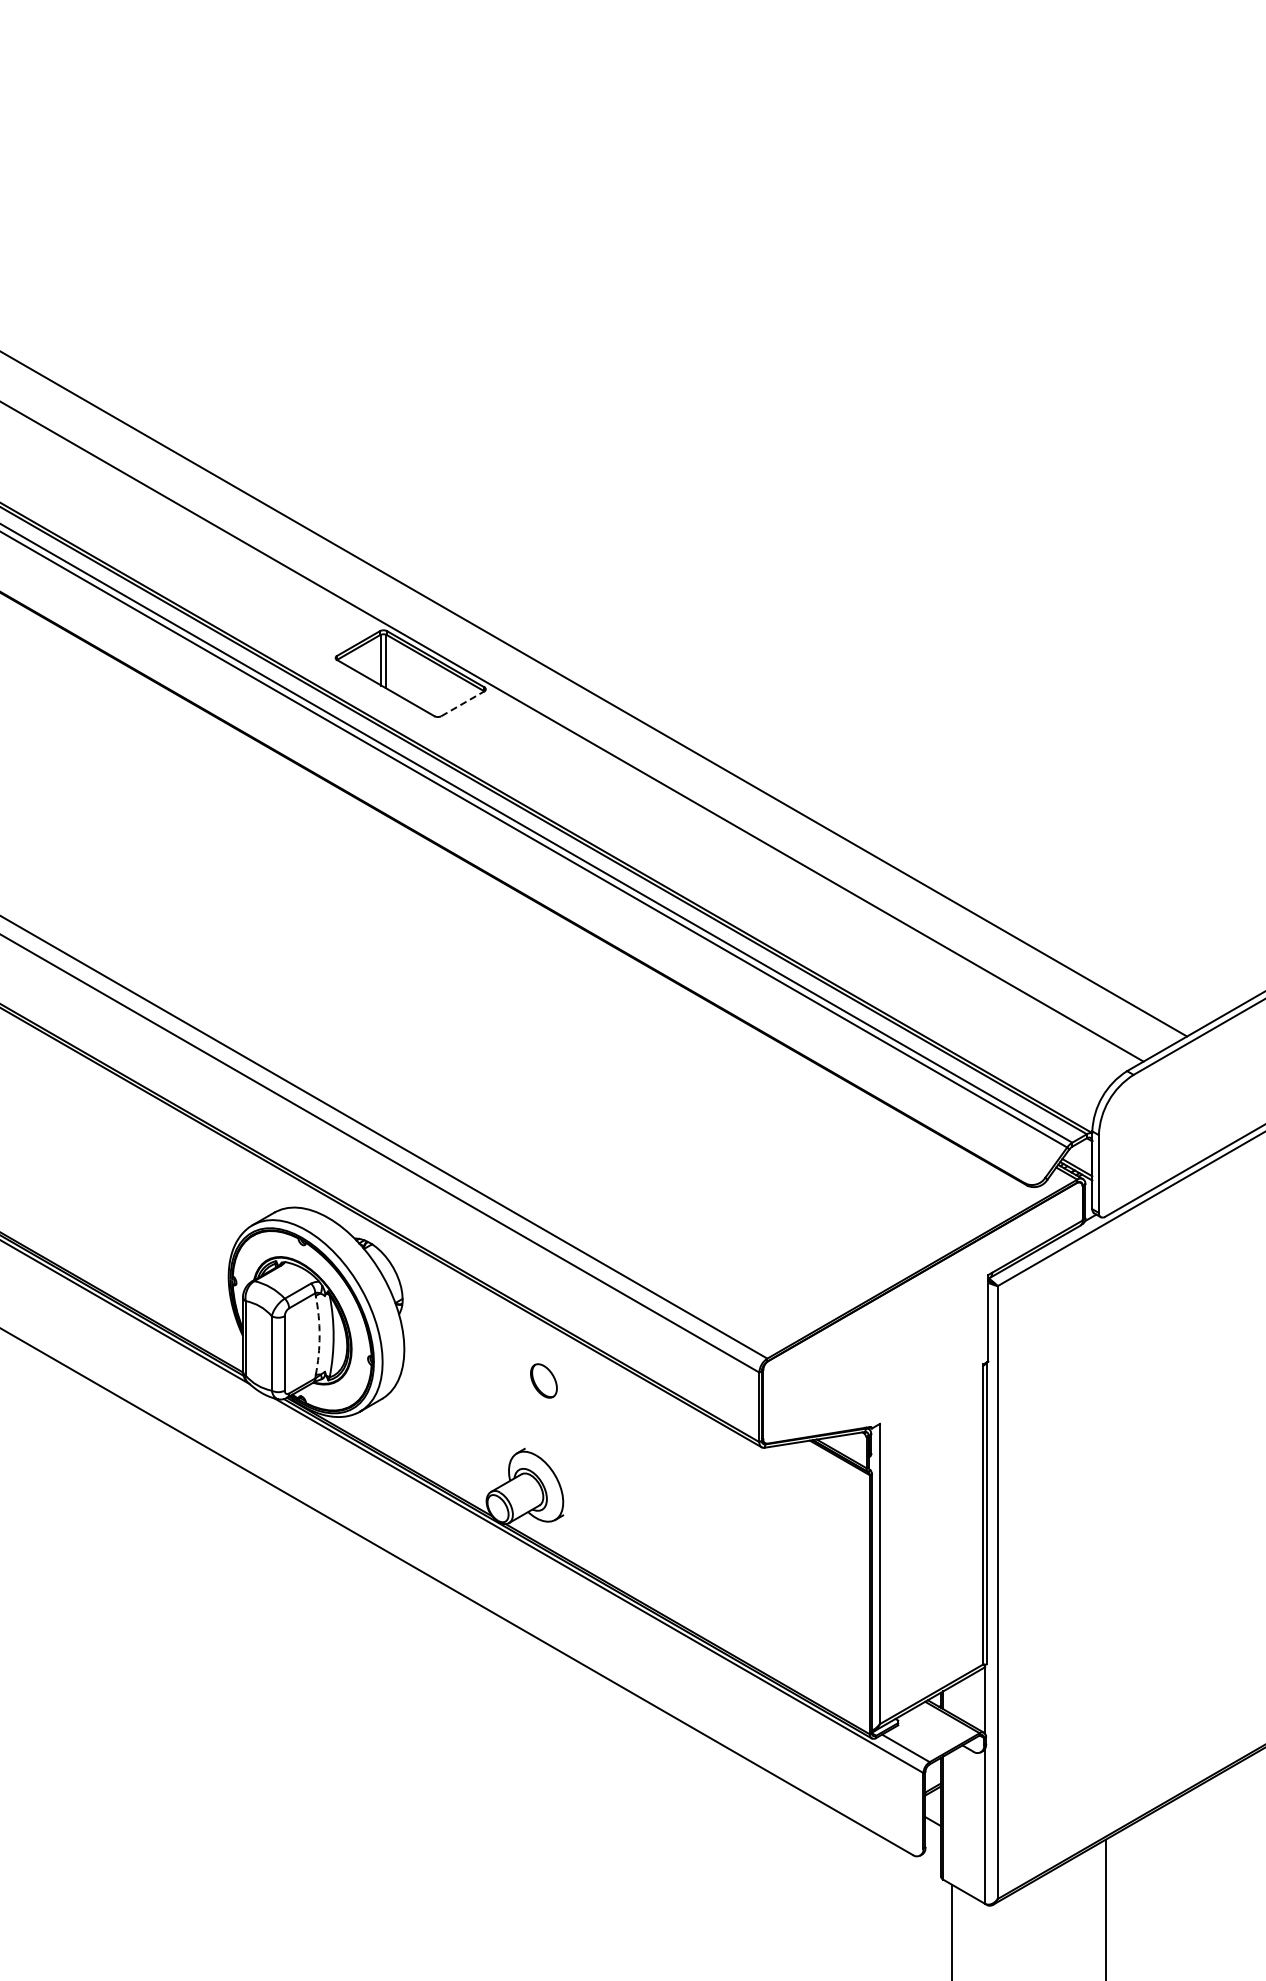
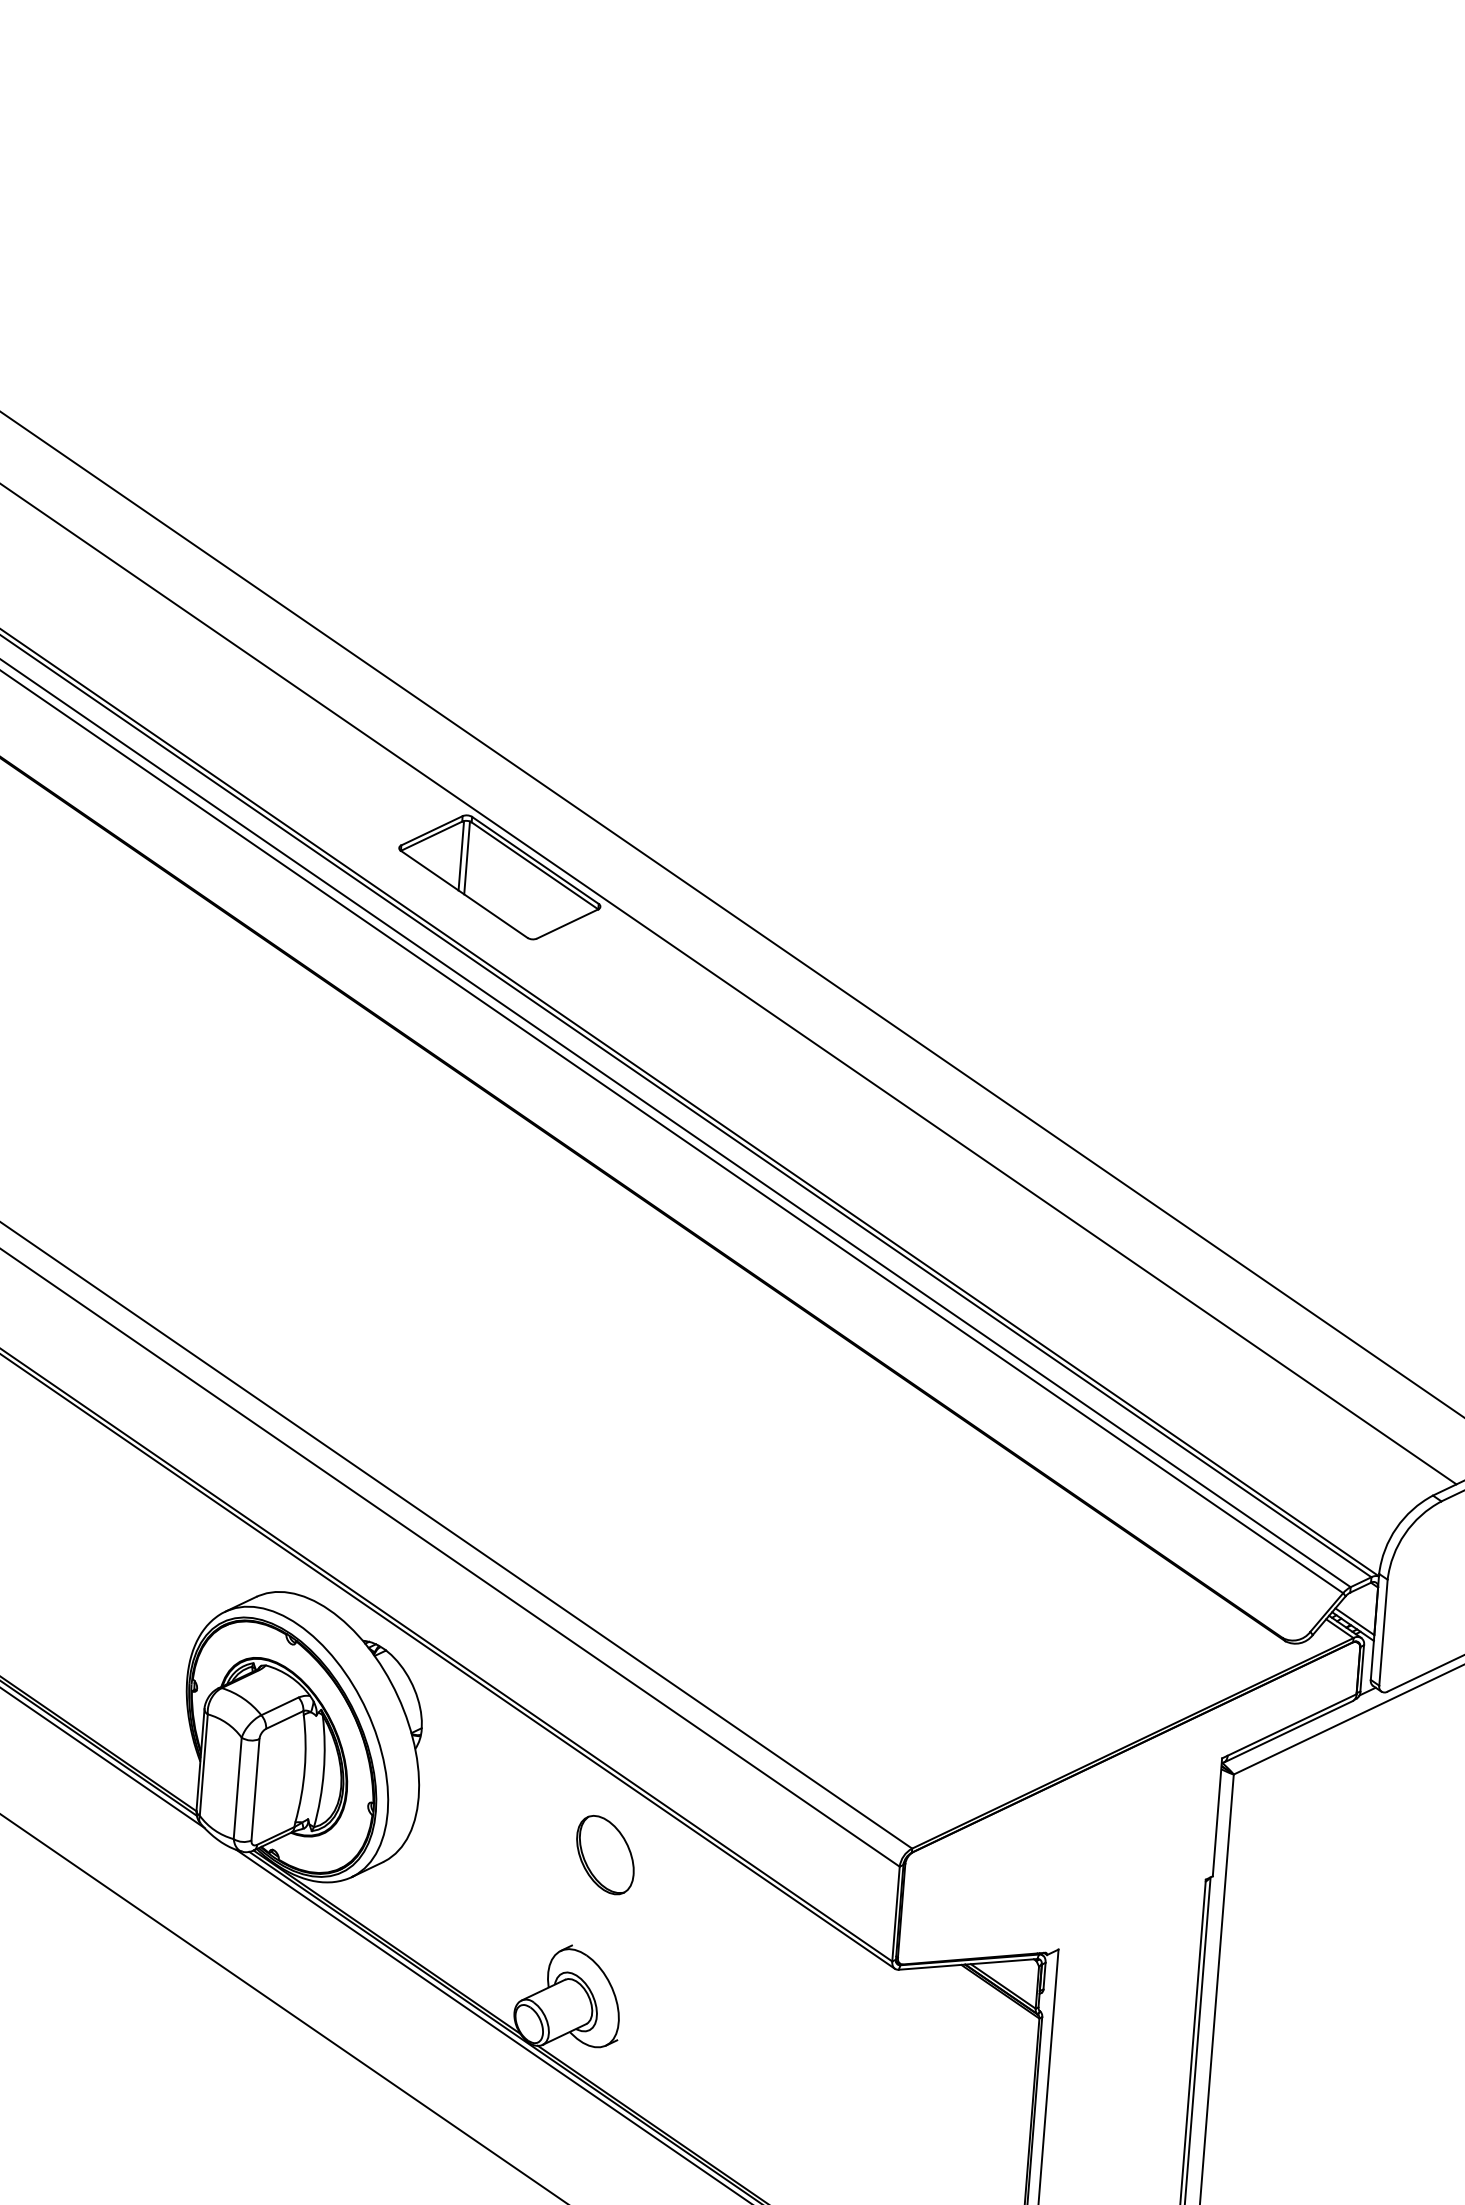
line: (462, 703) -> (567, 923), dashed -> solid
arc: (319, 1335) -> (304, 1769), dashed -> solid
part: (543, 1380) -> (604, 1854), size x1.67

